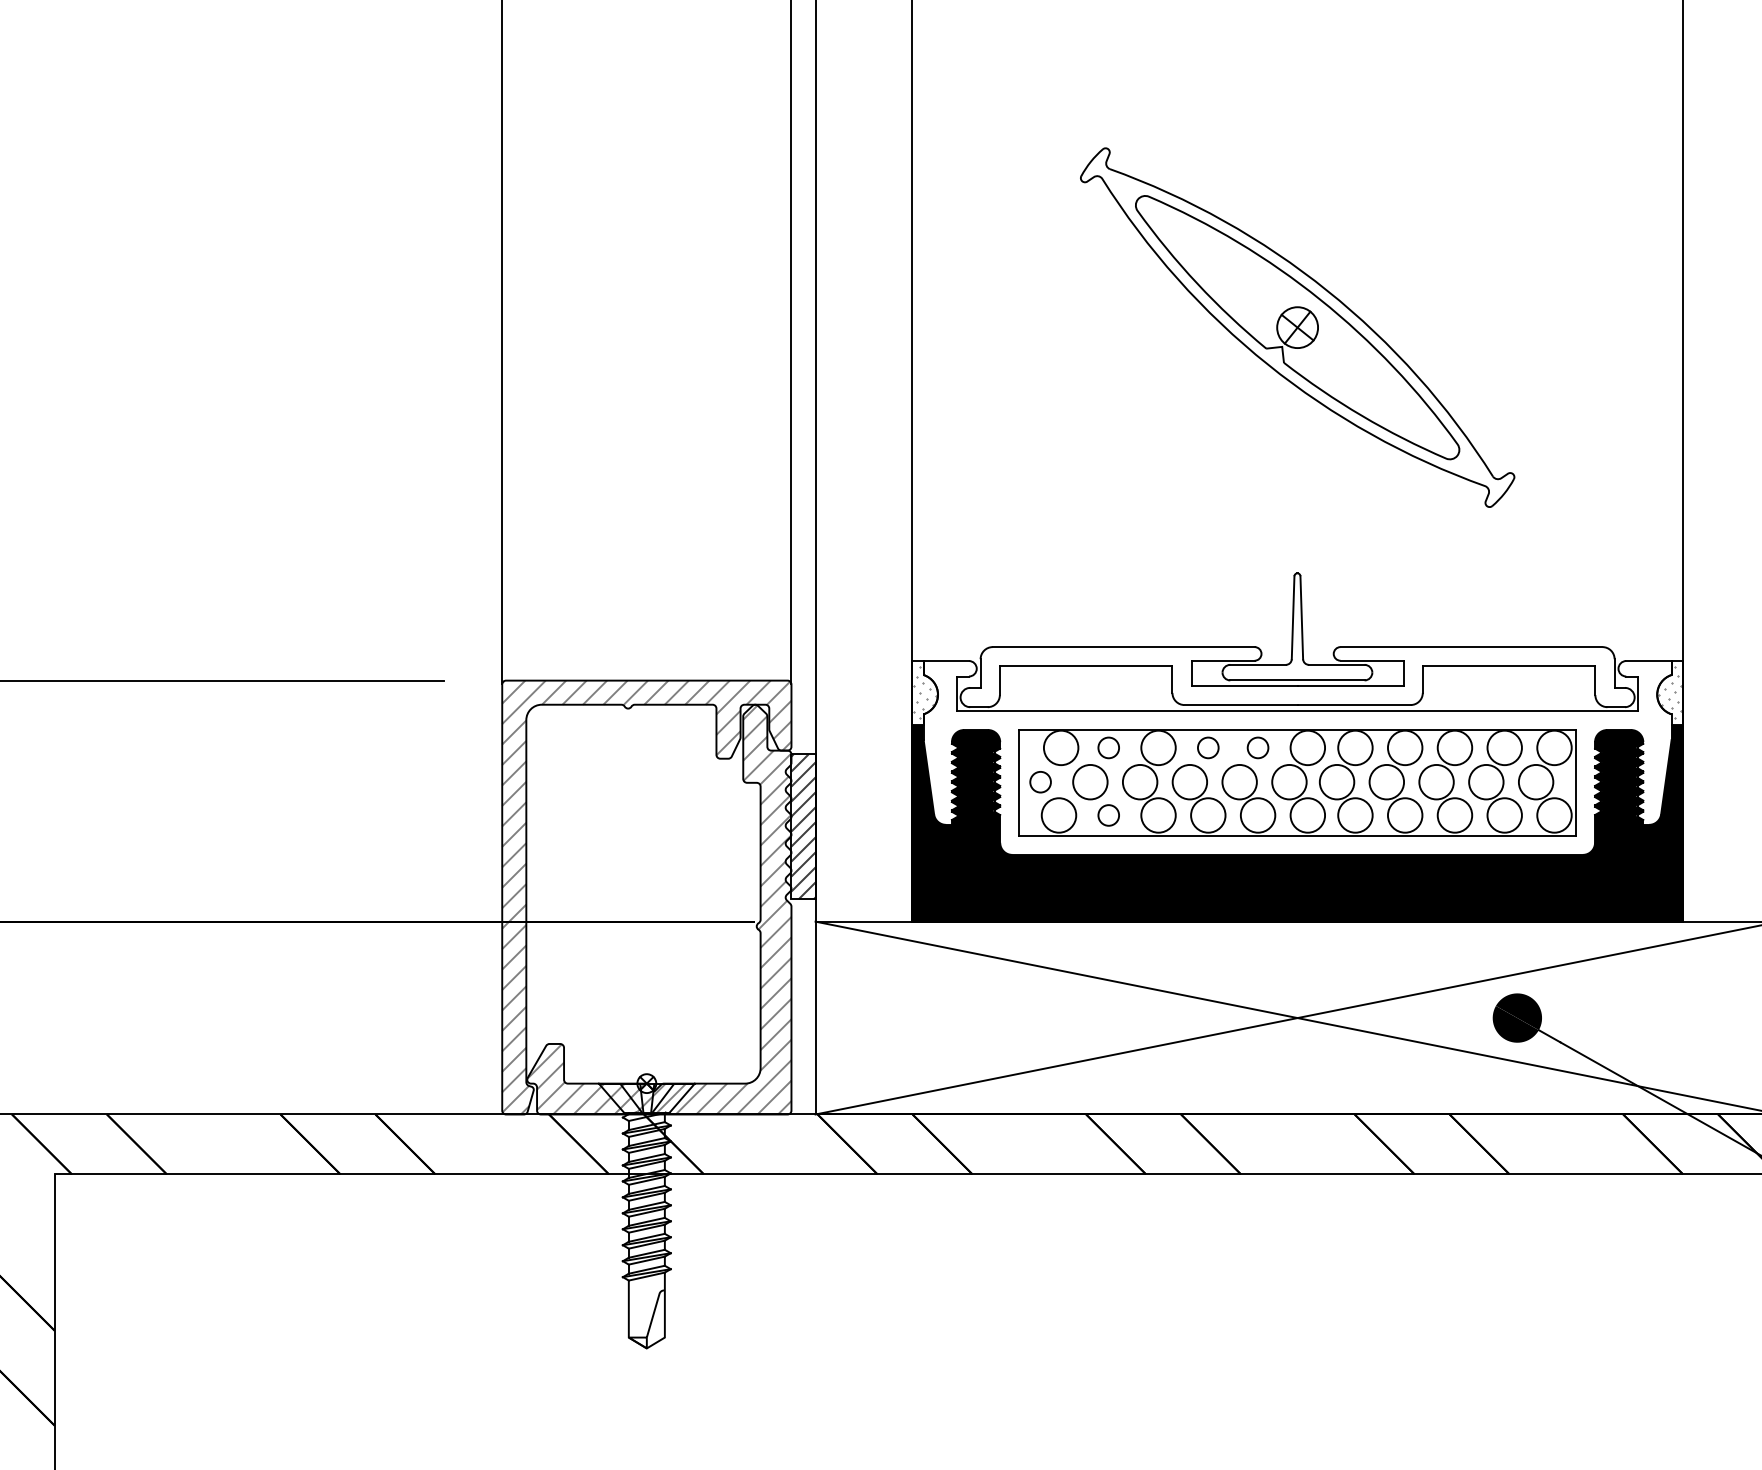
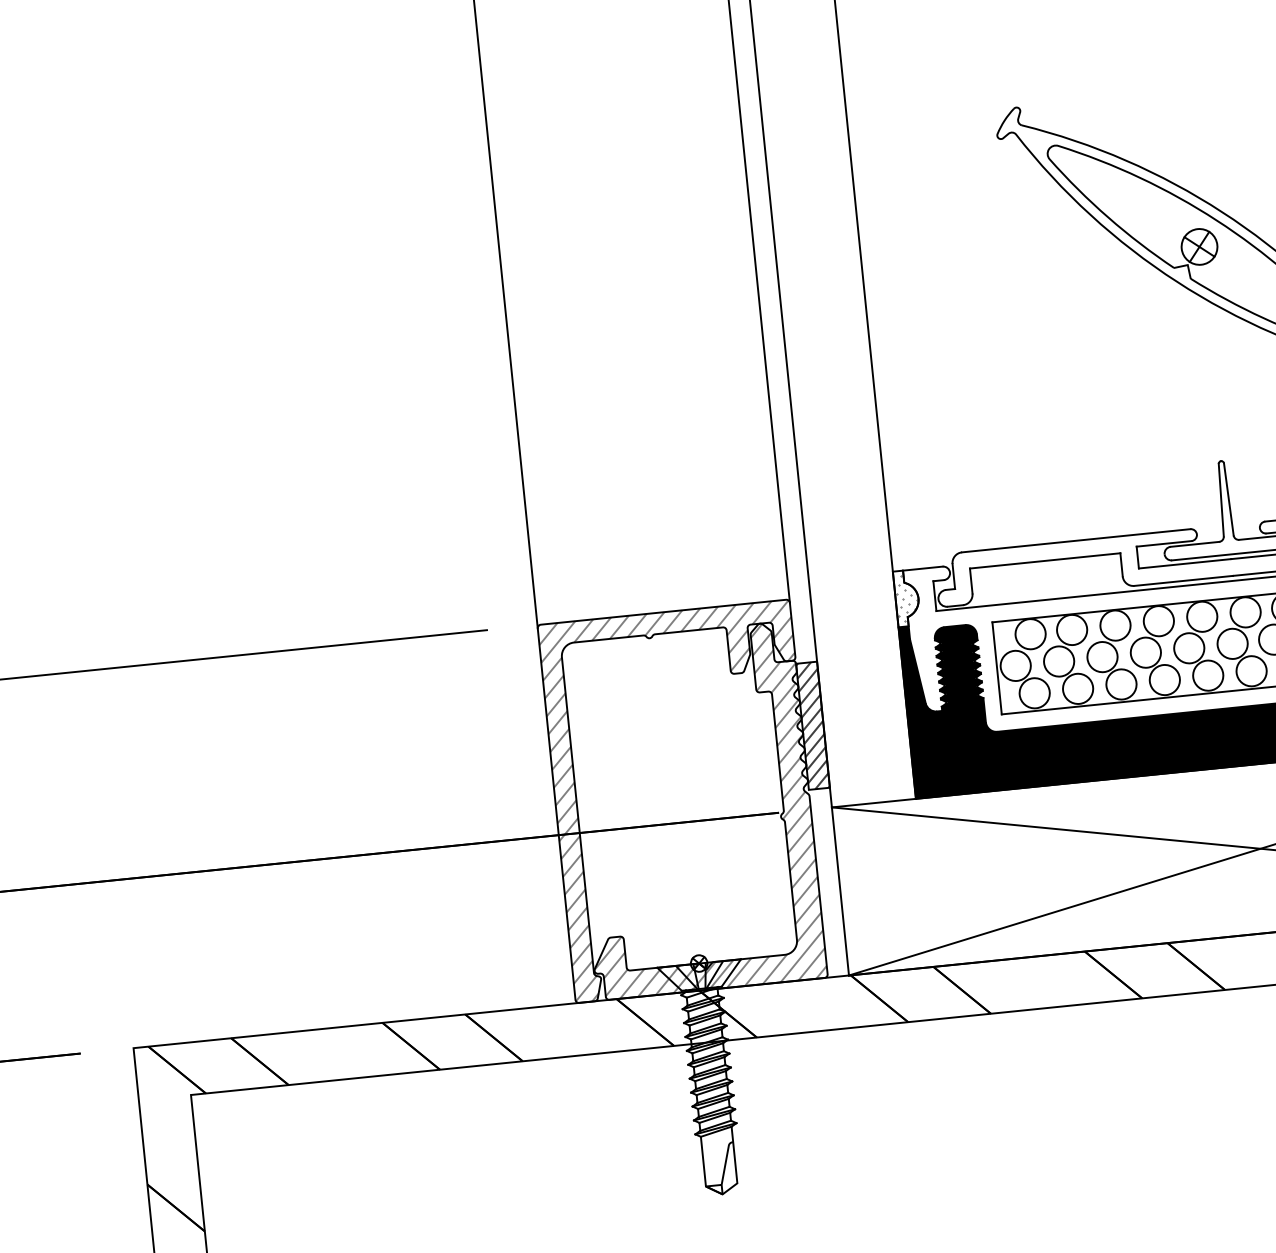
circle: (1108, 747) -> (1071, 629), size x1.67
circle: (1208, 747) -> (1159, 620), size x1.67
circle: (1257, 747) -> (1201, 616), size x1.67
circle: (1040, 781) -> (1015, 665), size x1.67
circle: (1108, 815) -> (1077, 688), size x1.67

